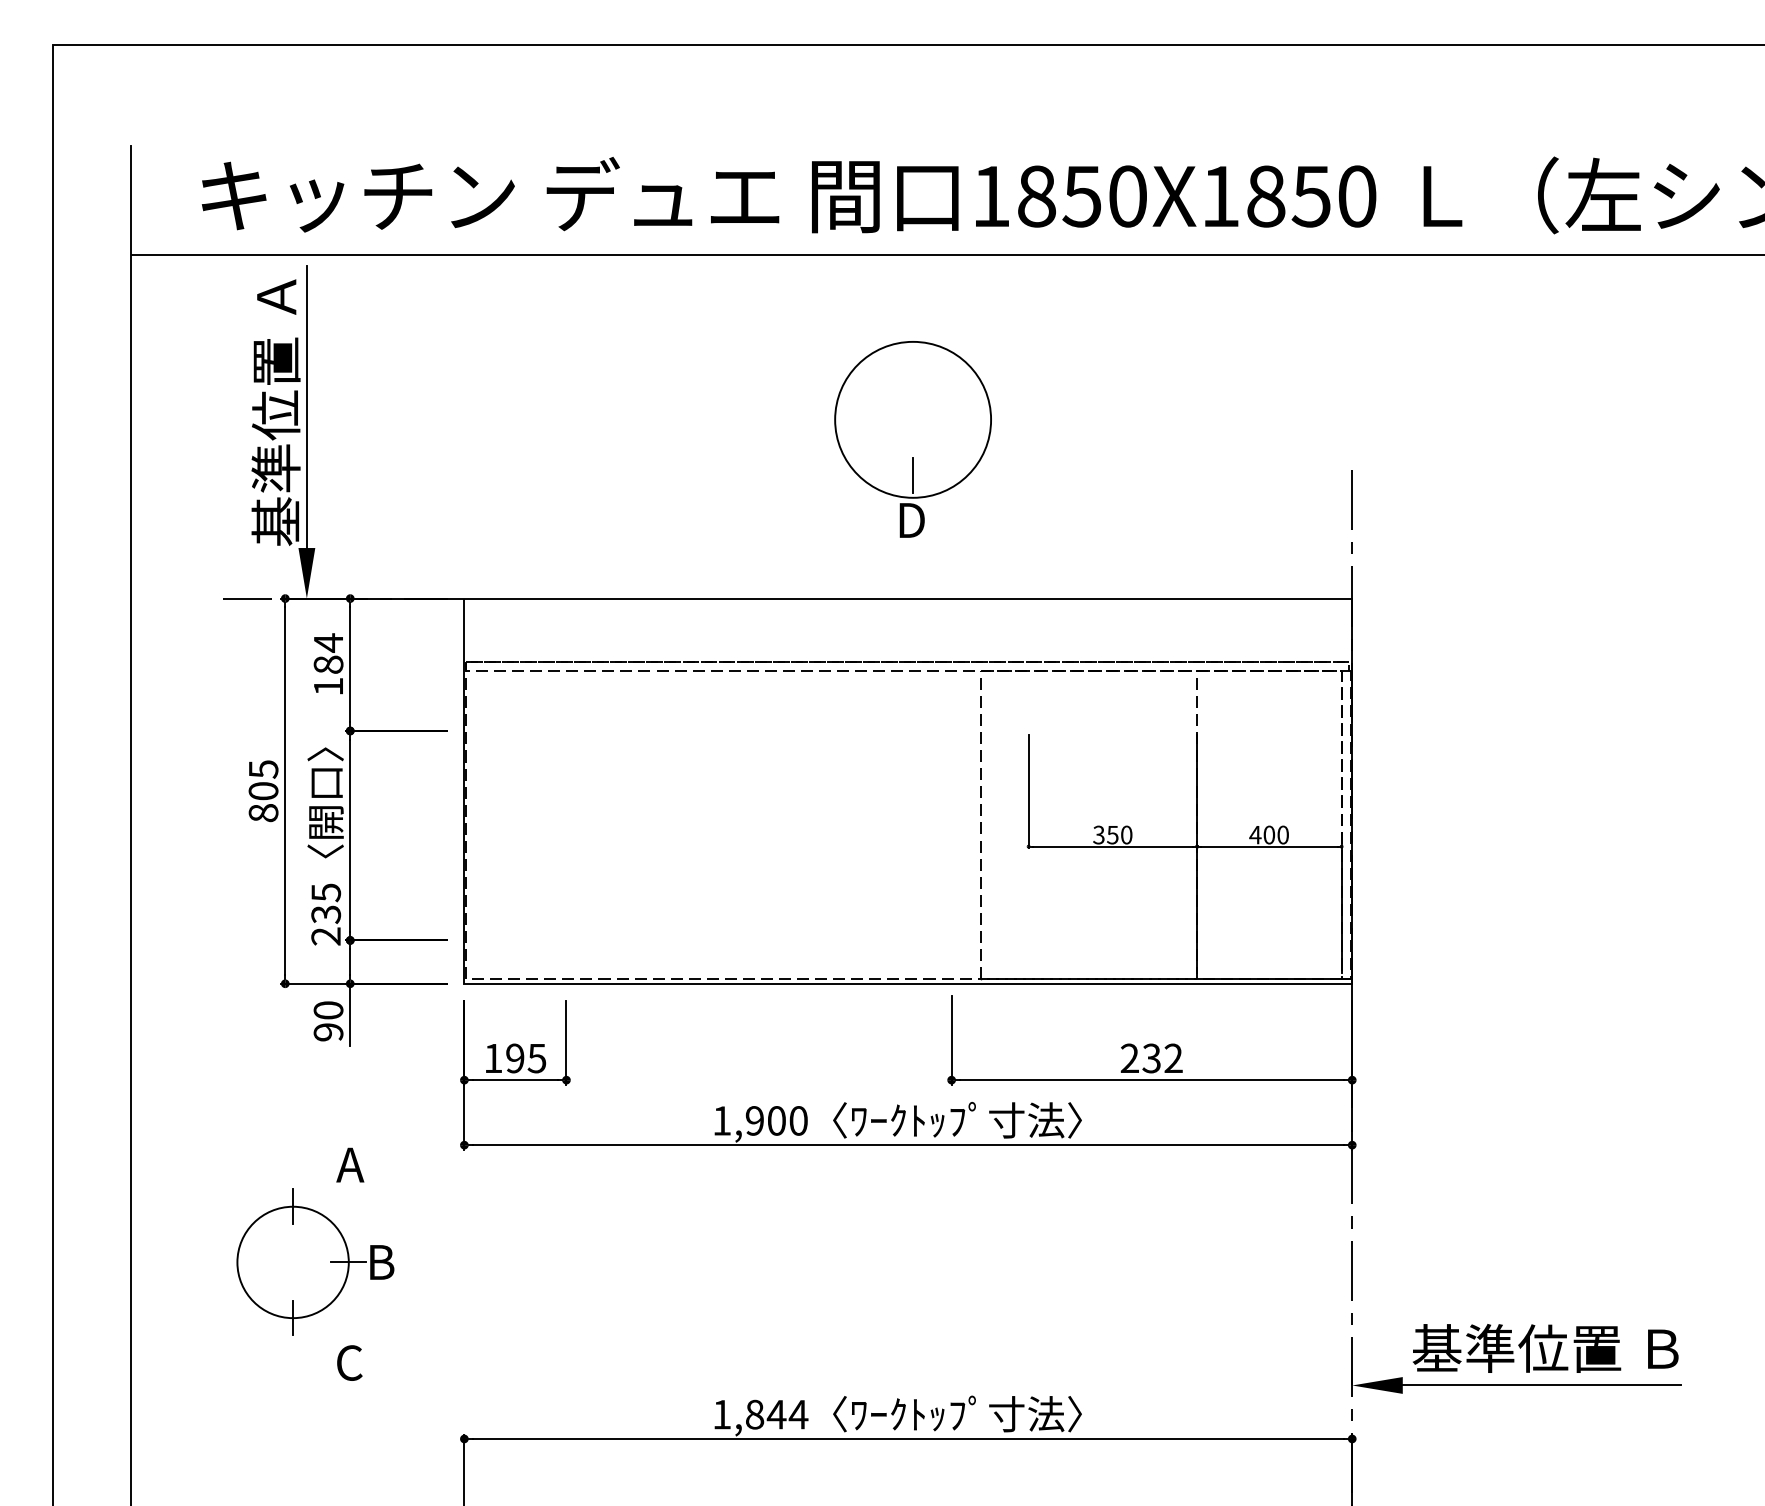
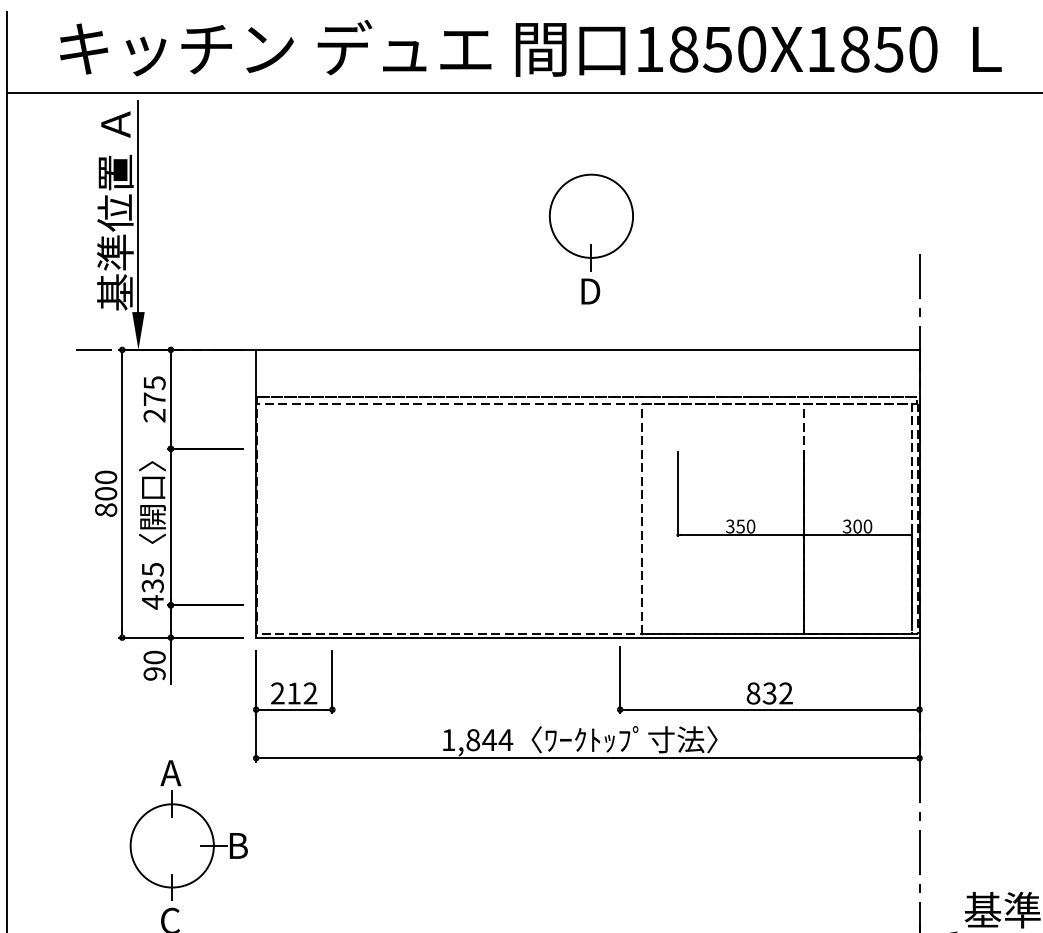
circle: (912, 419) -> (590, 216), size x0.71
text: (328, 664) -> (154, 399), 184 -> 275
text: (263, 769) -> (106, 477), 805 -> 800
text: (1255, 834) -> (847, 526), 400 -> 300
text: (325, 936) -> (152, 602), 235 -> 435
text: (515, 1058) -> (294, 693), 195 -> 212
text: (1129, 1058) -> (753, 693), 232 -> 832
text: (776, 1120) -> (489, 739), 1,900 -> 1,844
part: (315, 1261) -> (188, 845), moved

